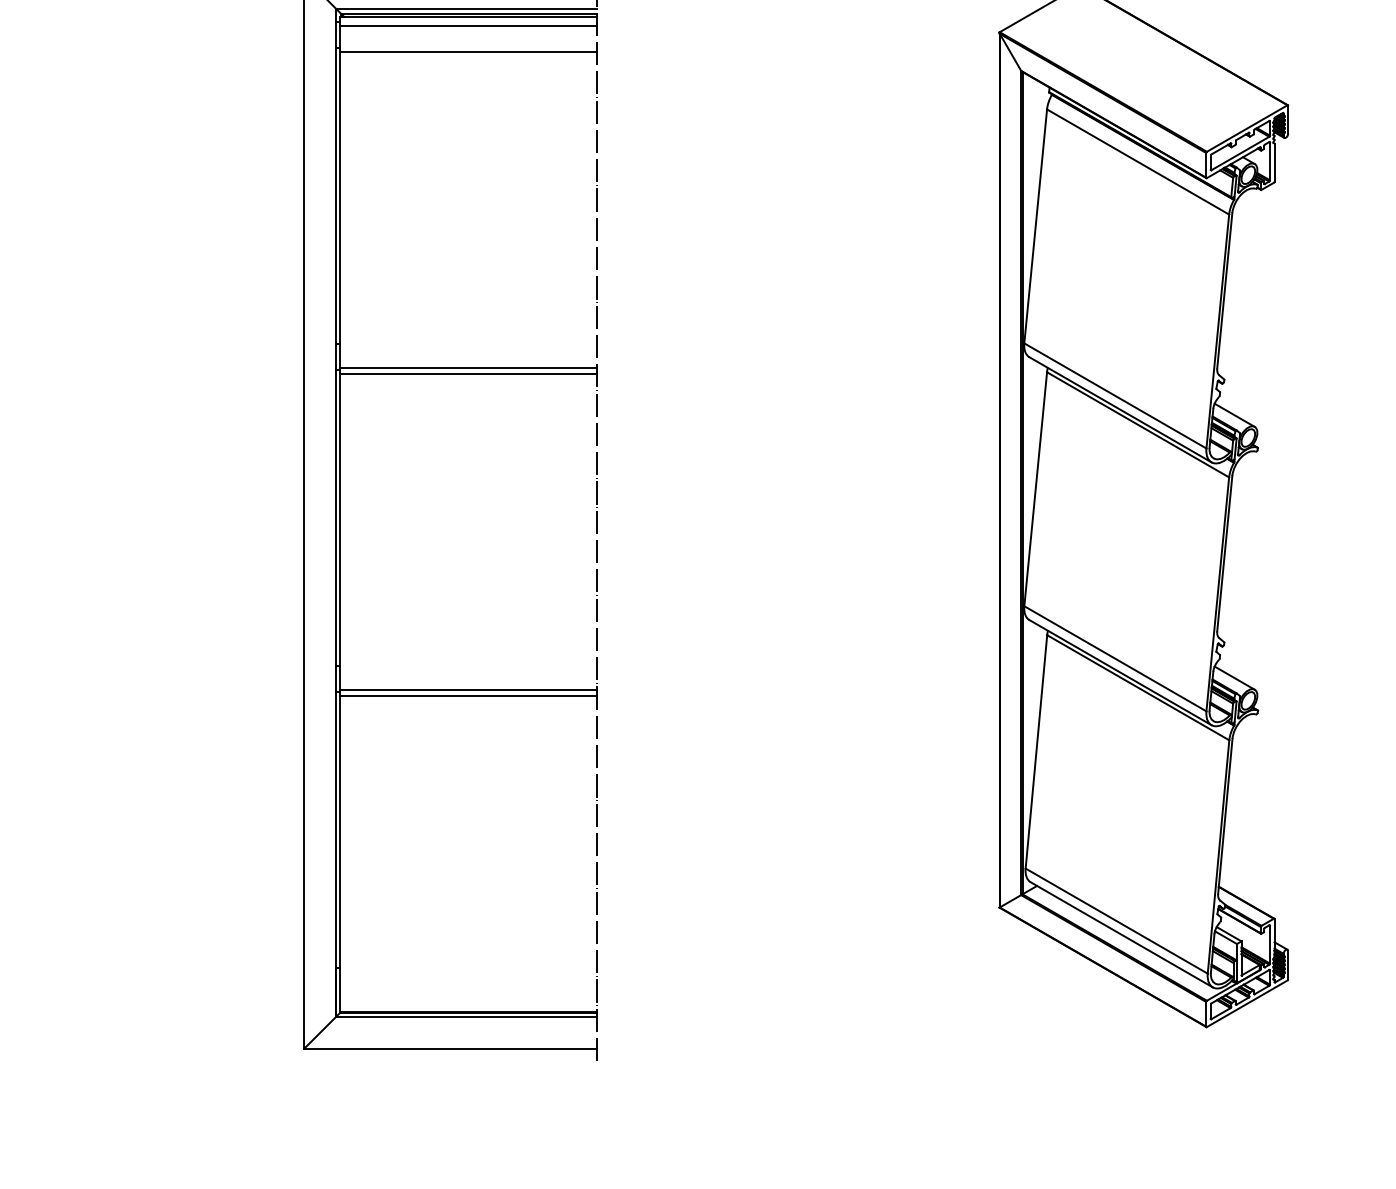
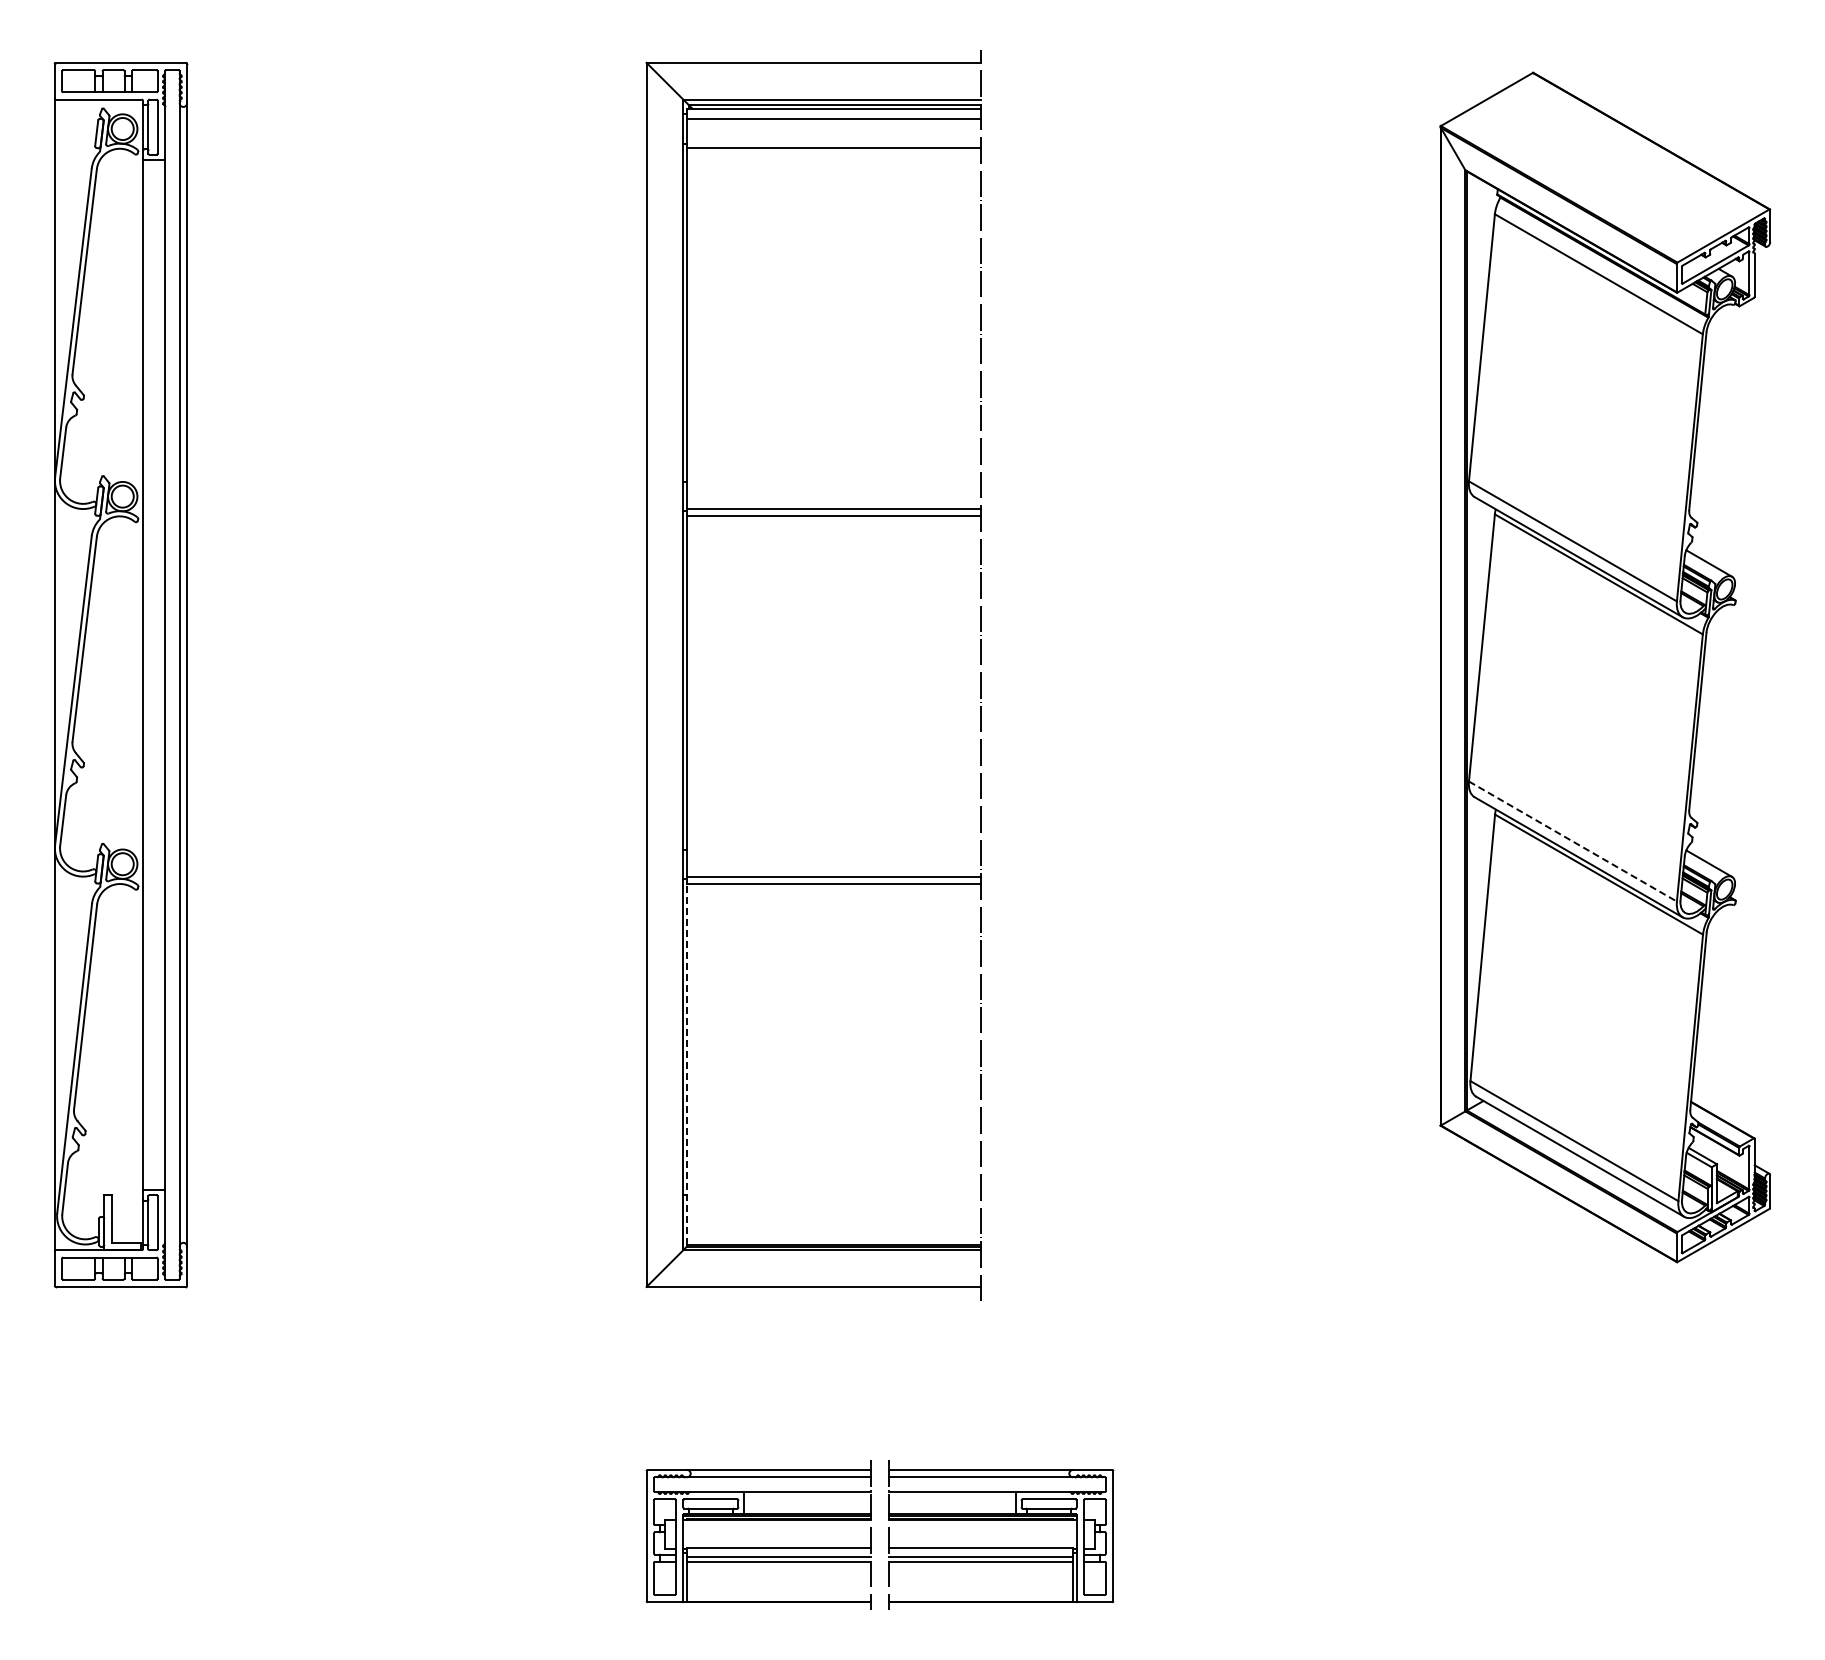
line: (1115, 658) -> (1573, 841), solid -> dashed
line: (340, 853) -> (687, 1063), solid -> dashed

